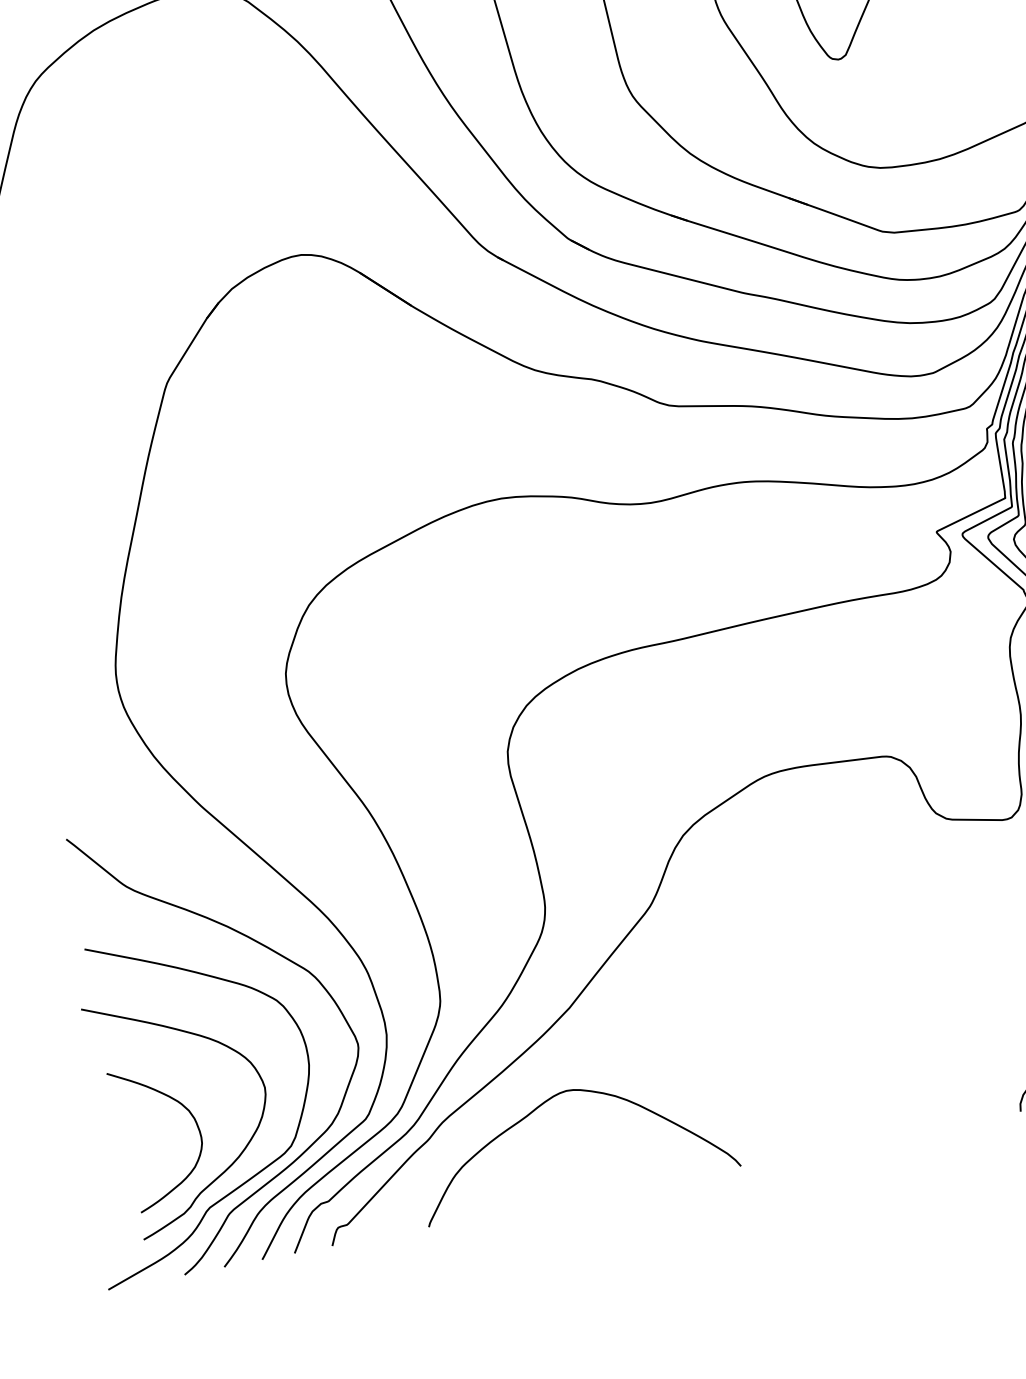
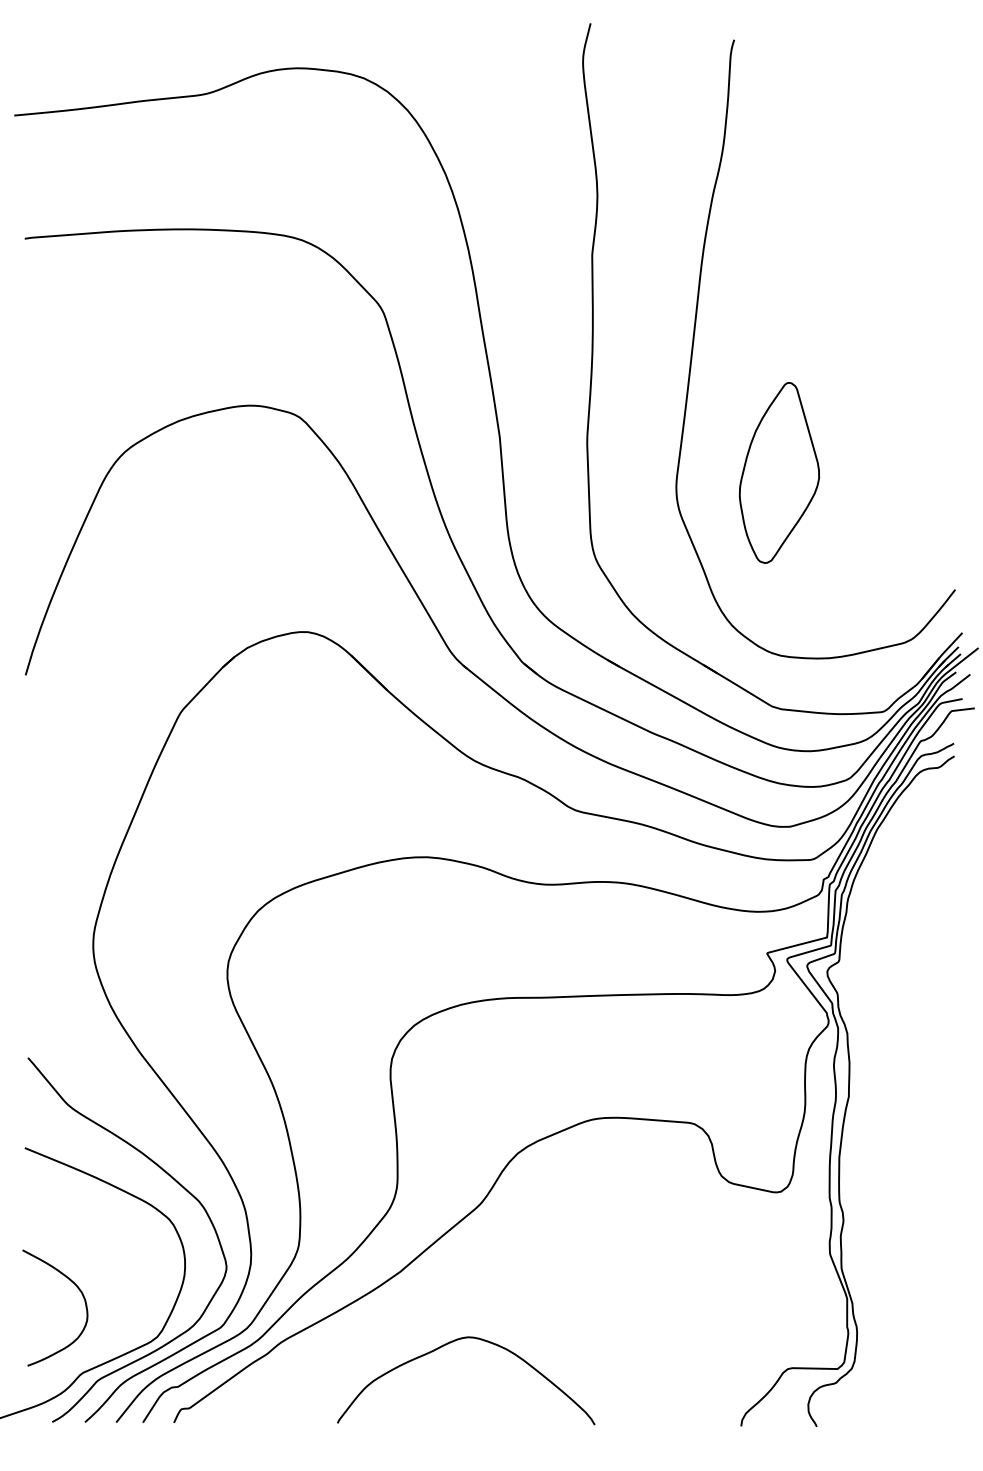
curve: (549, 1100) -> (453, 1342), moved
curve: (240, 1151) -> (116, 1333), removed

